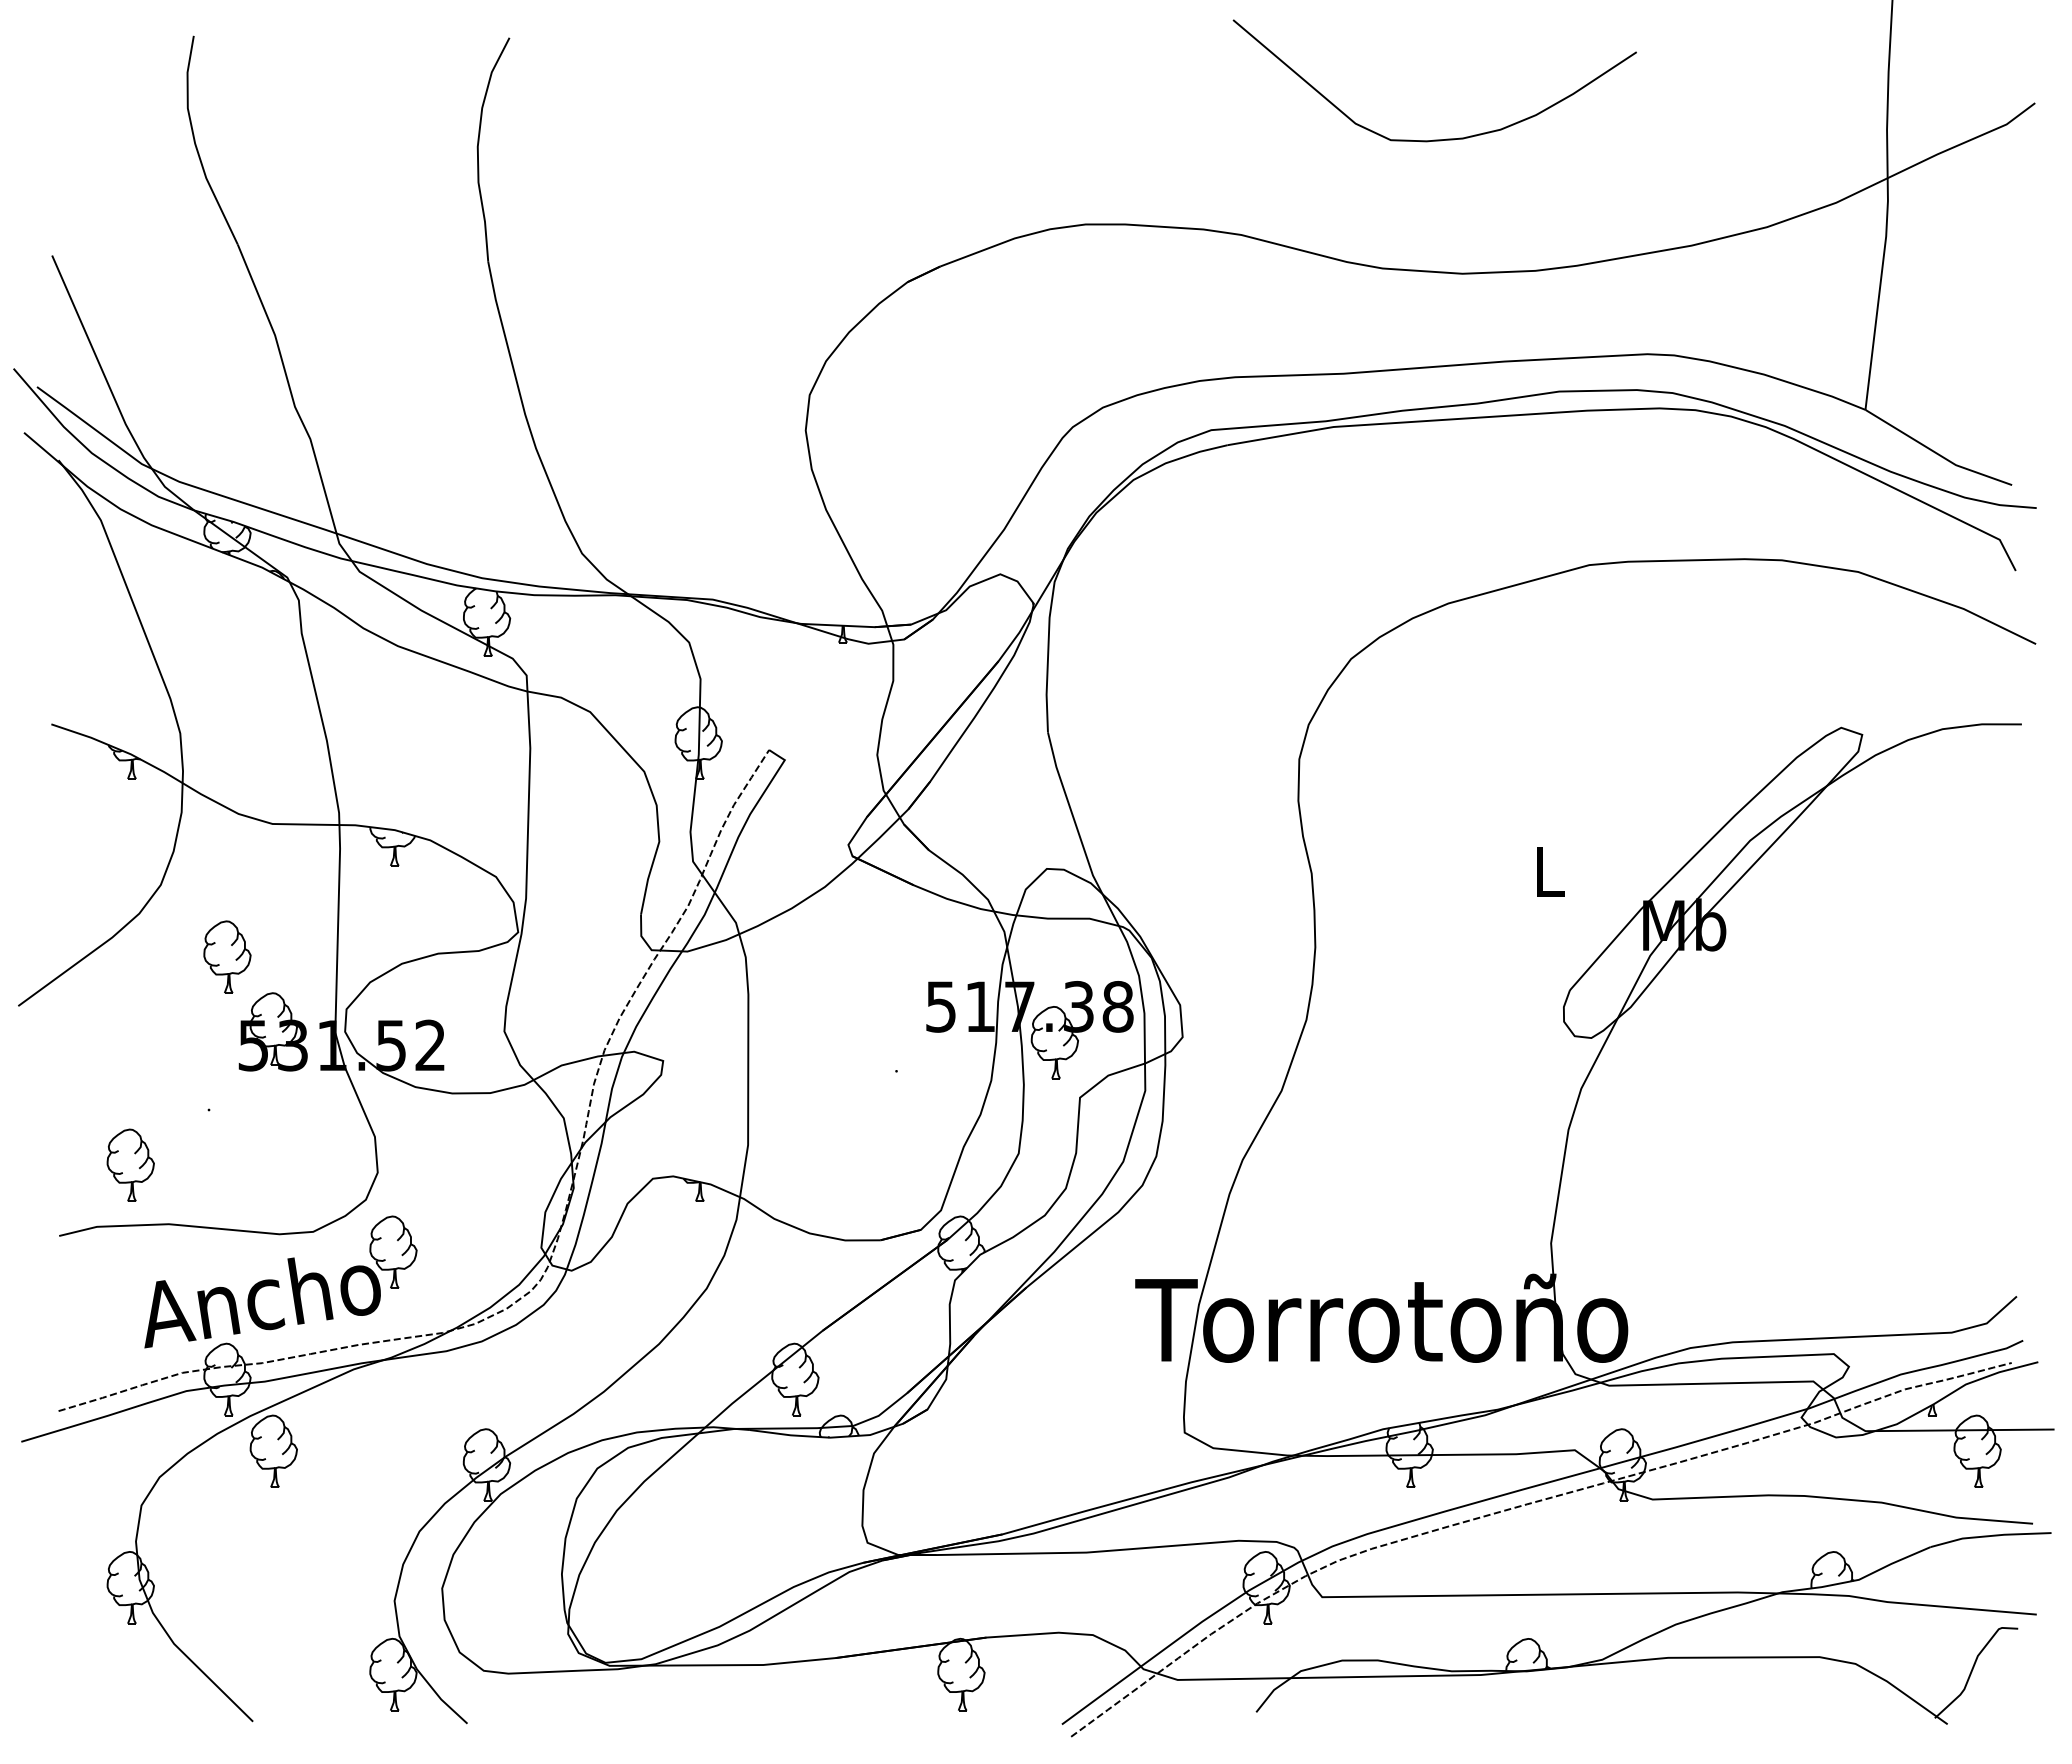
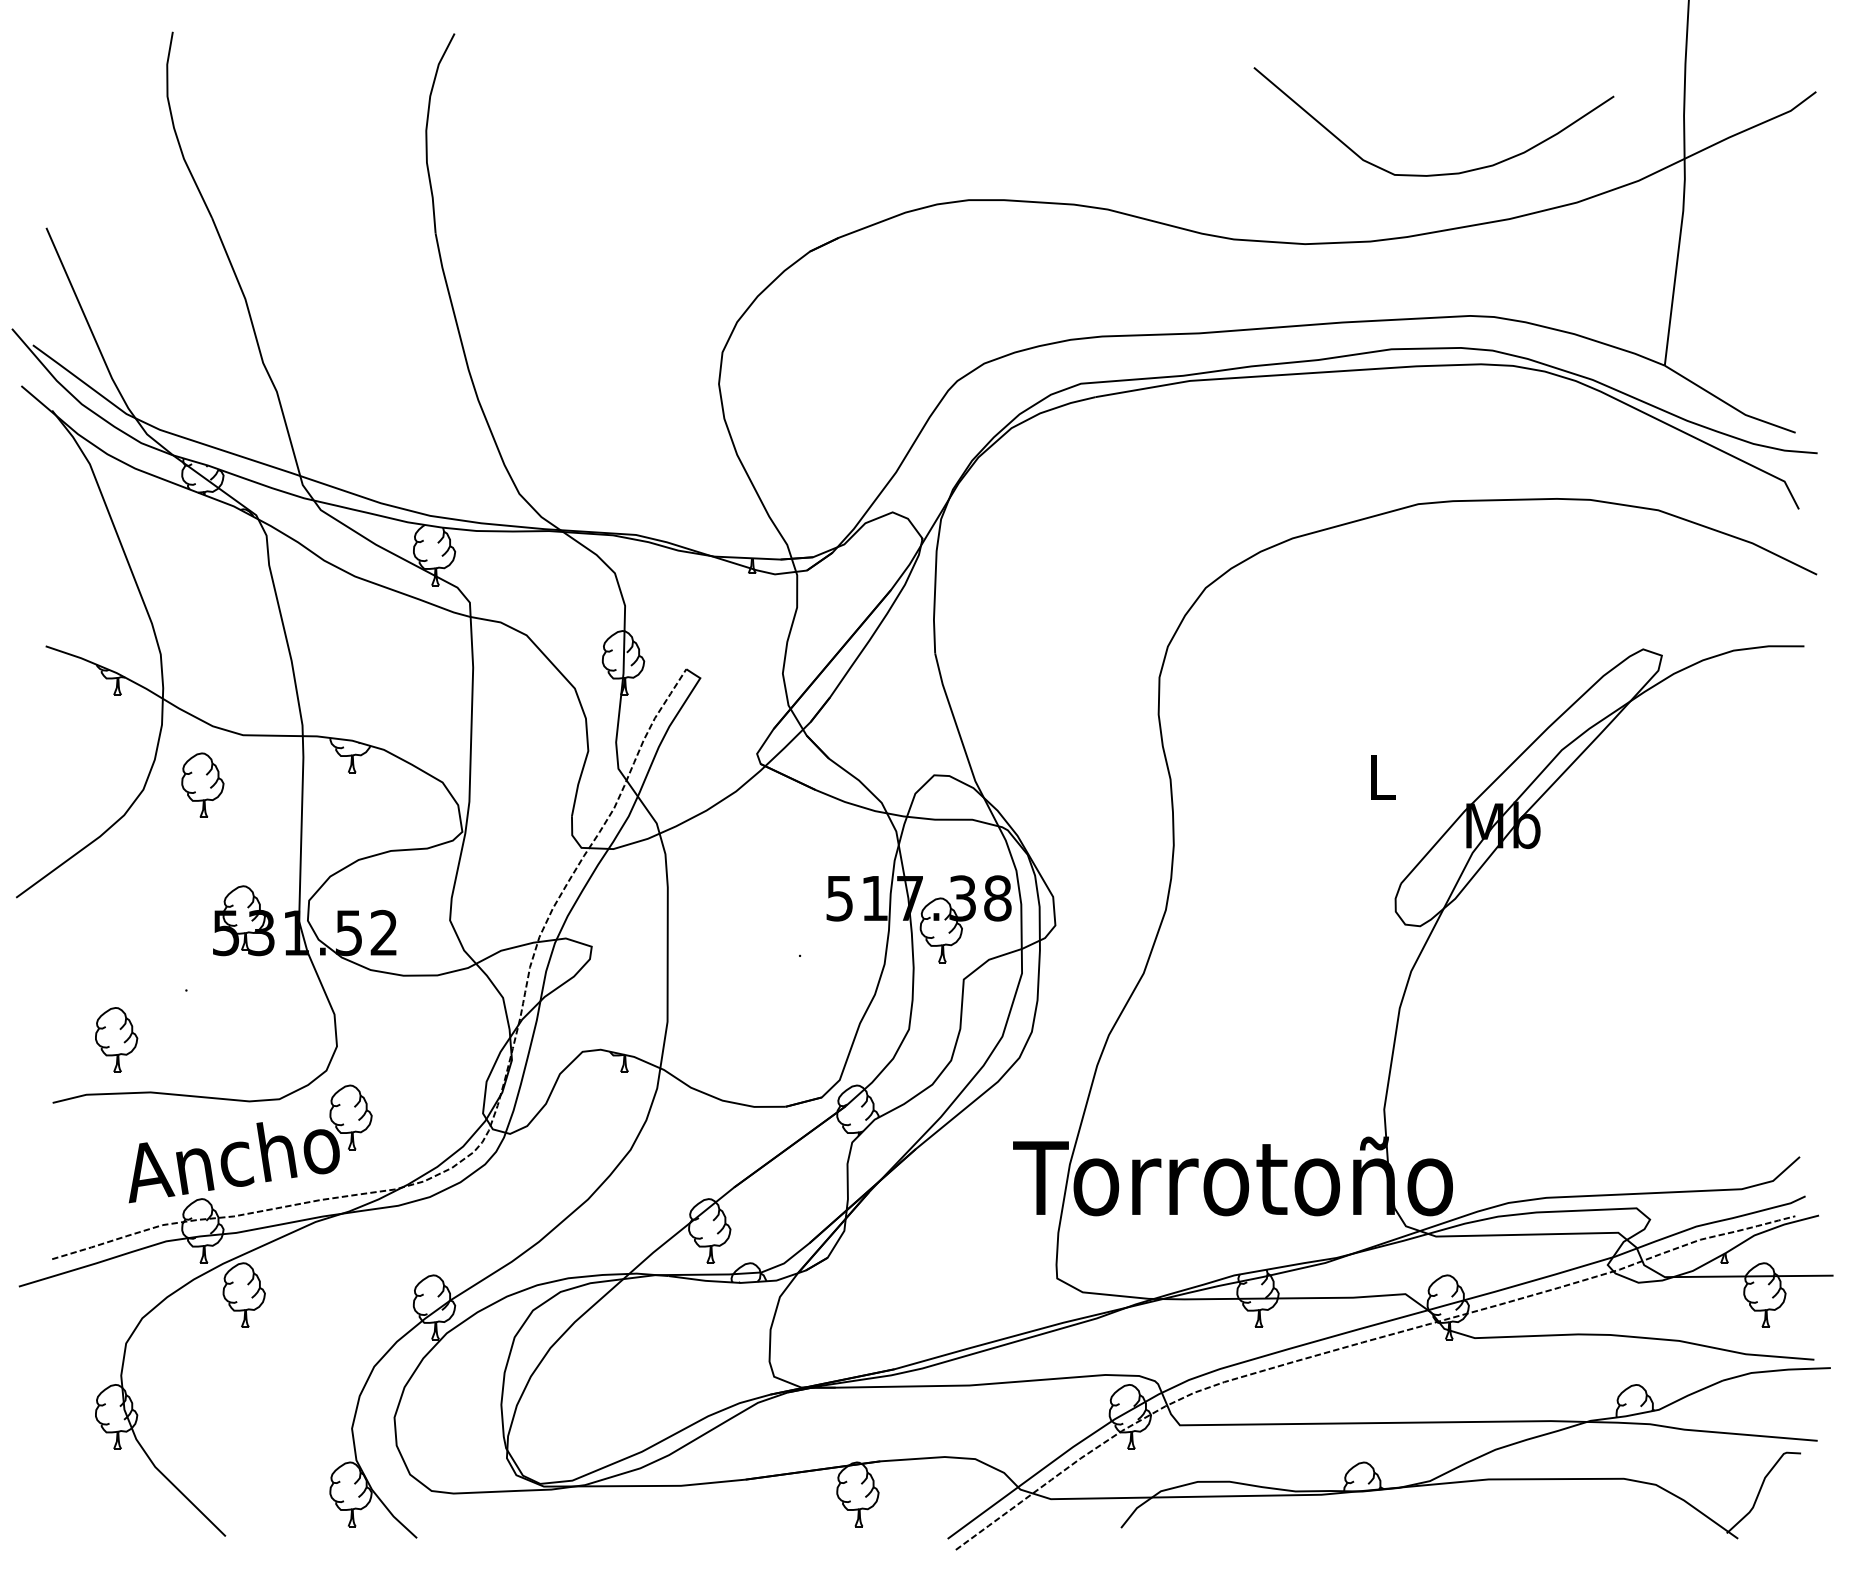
curve: (1434, 139) -> (1433, 174), moved
part: (227, 956) -> (202, 784), moved

